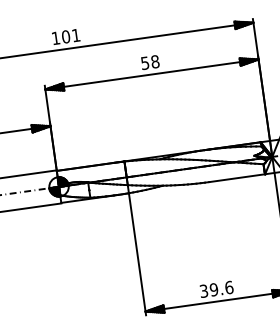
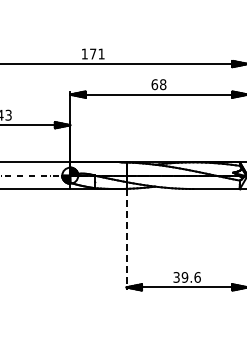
text: (66, 36) -> (93, 53), 101 -> 171
text: (144, 63) -> (154, 84), 58 -> 68
line: (137, 254) -> (126, 239), solid -> dashed

